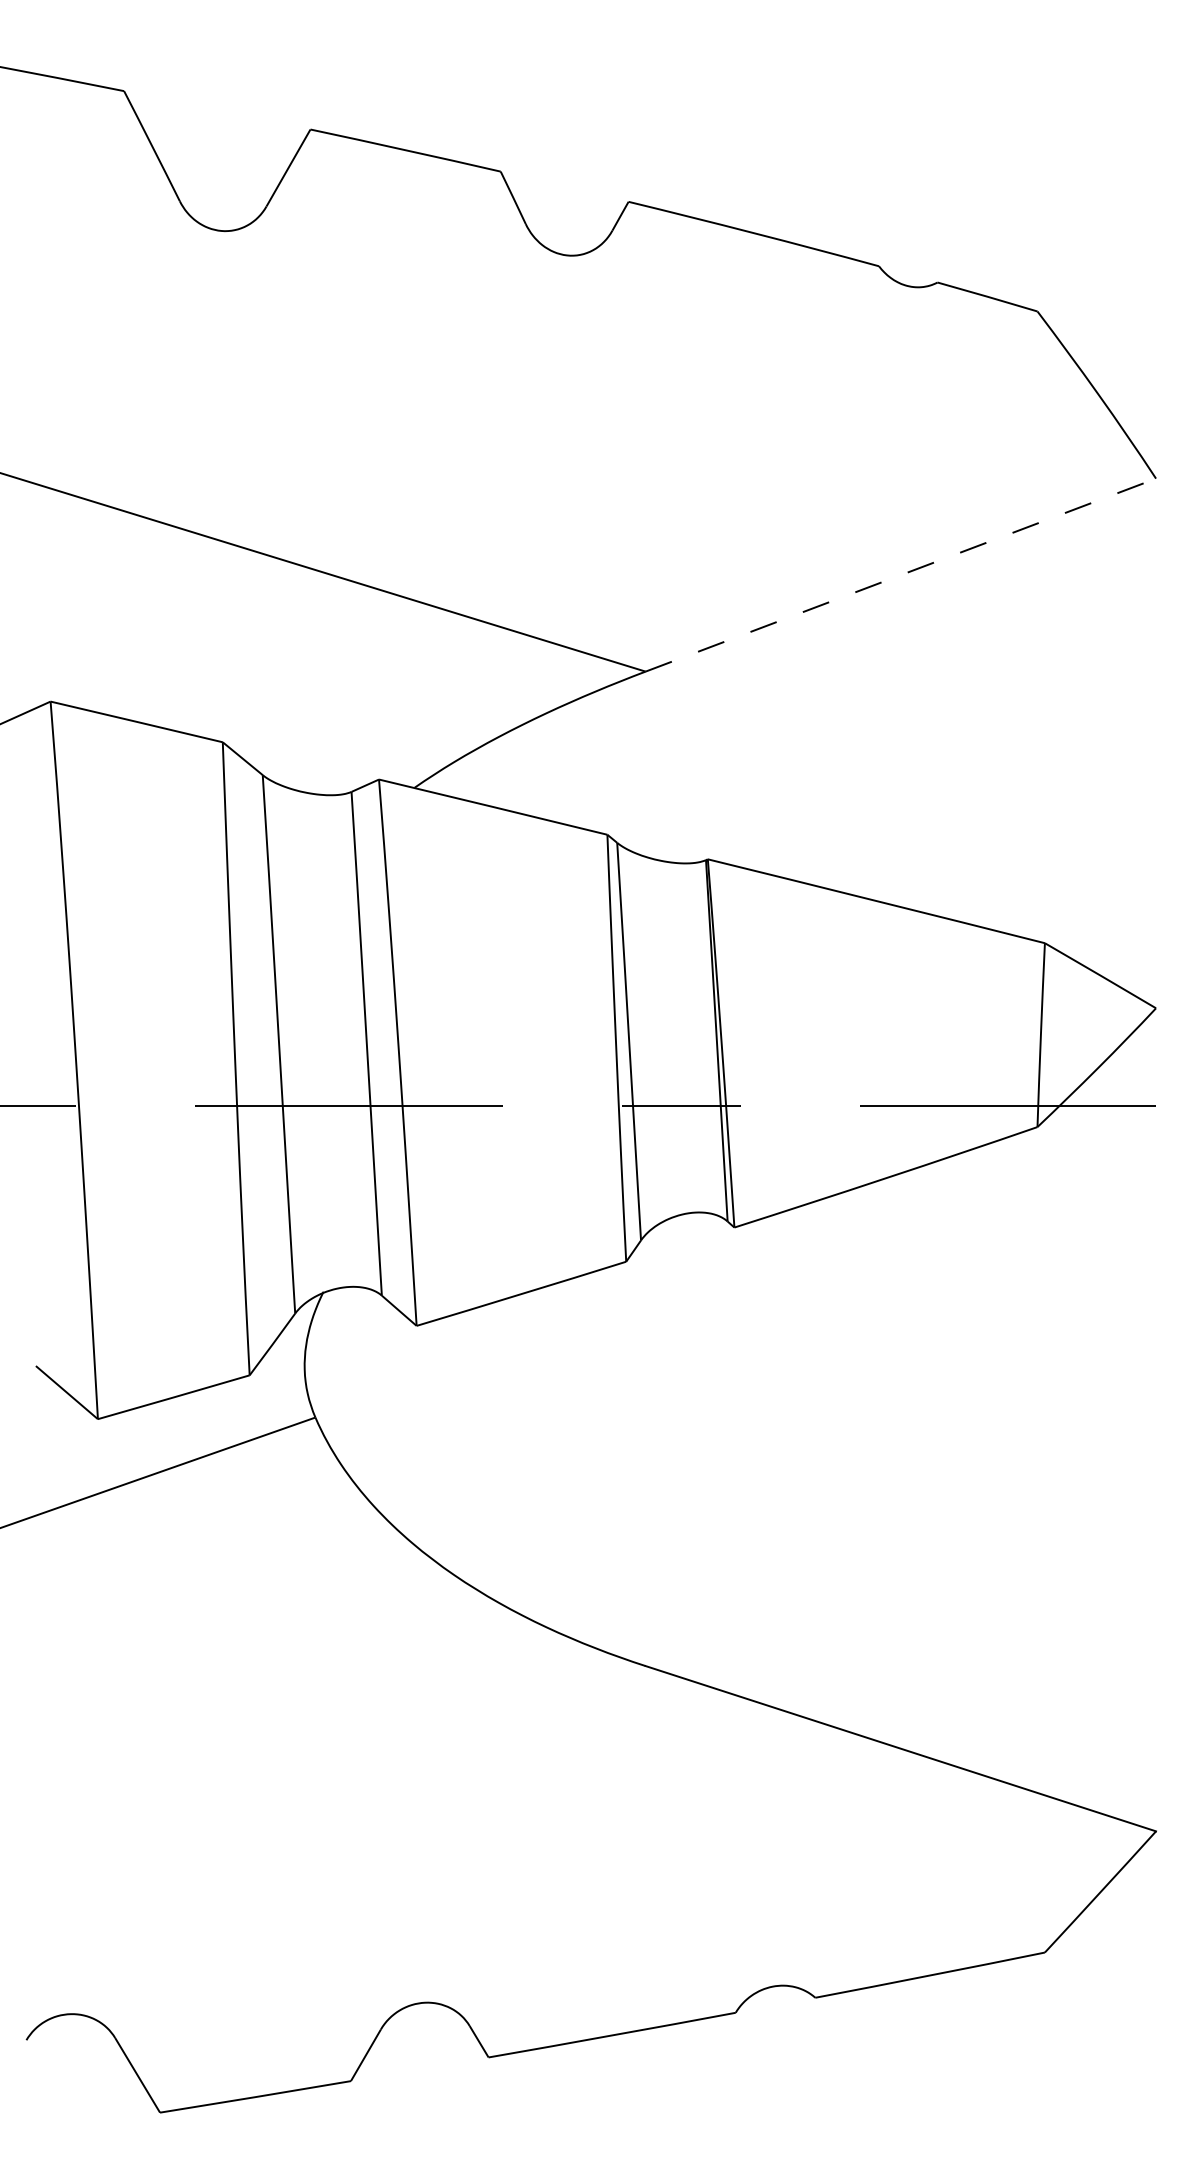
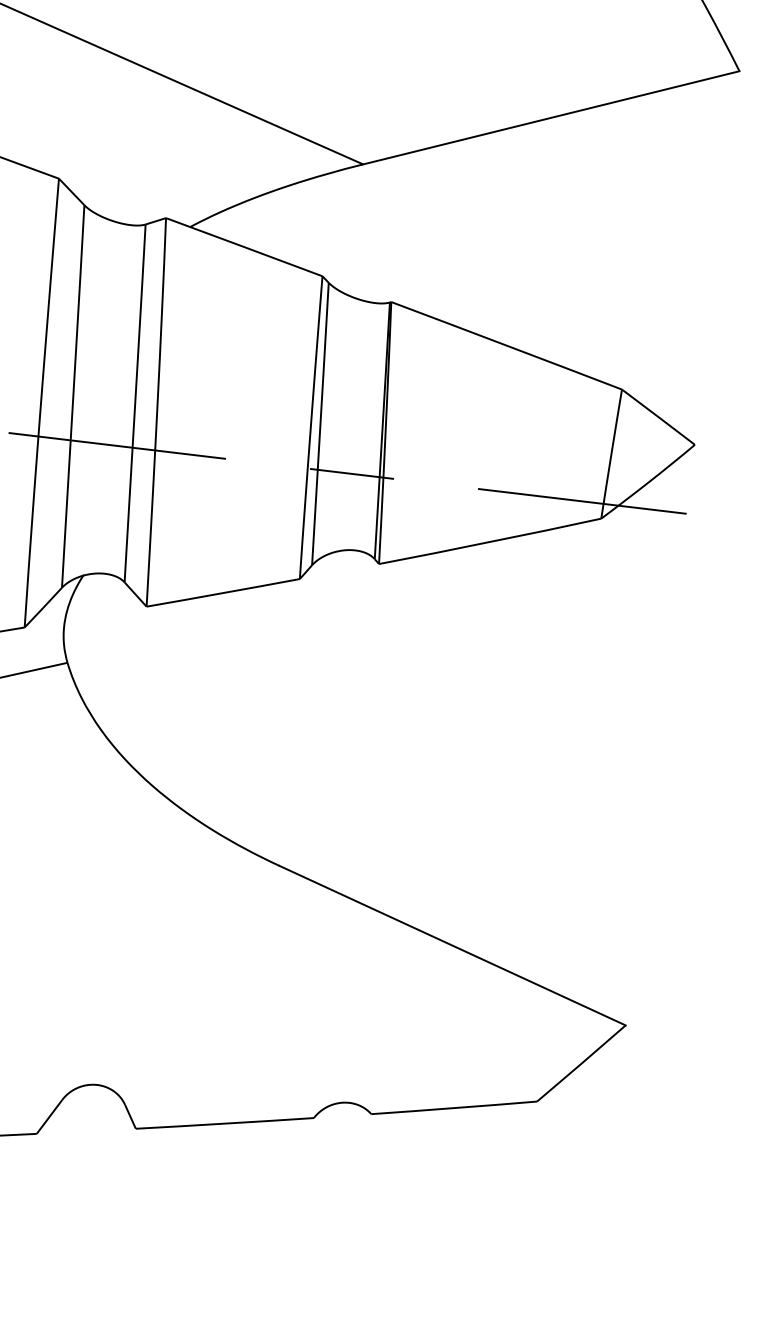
line: (900, 575) -> (551, 118), dashed -> solid

